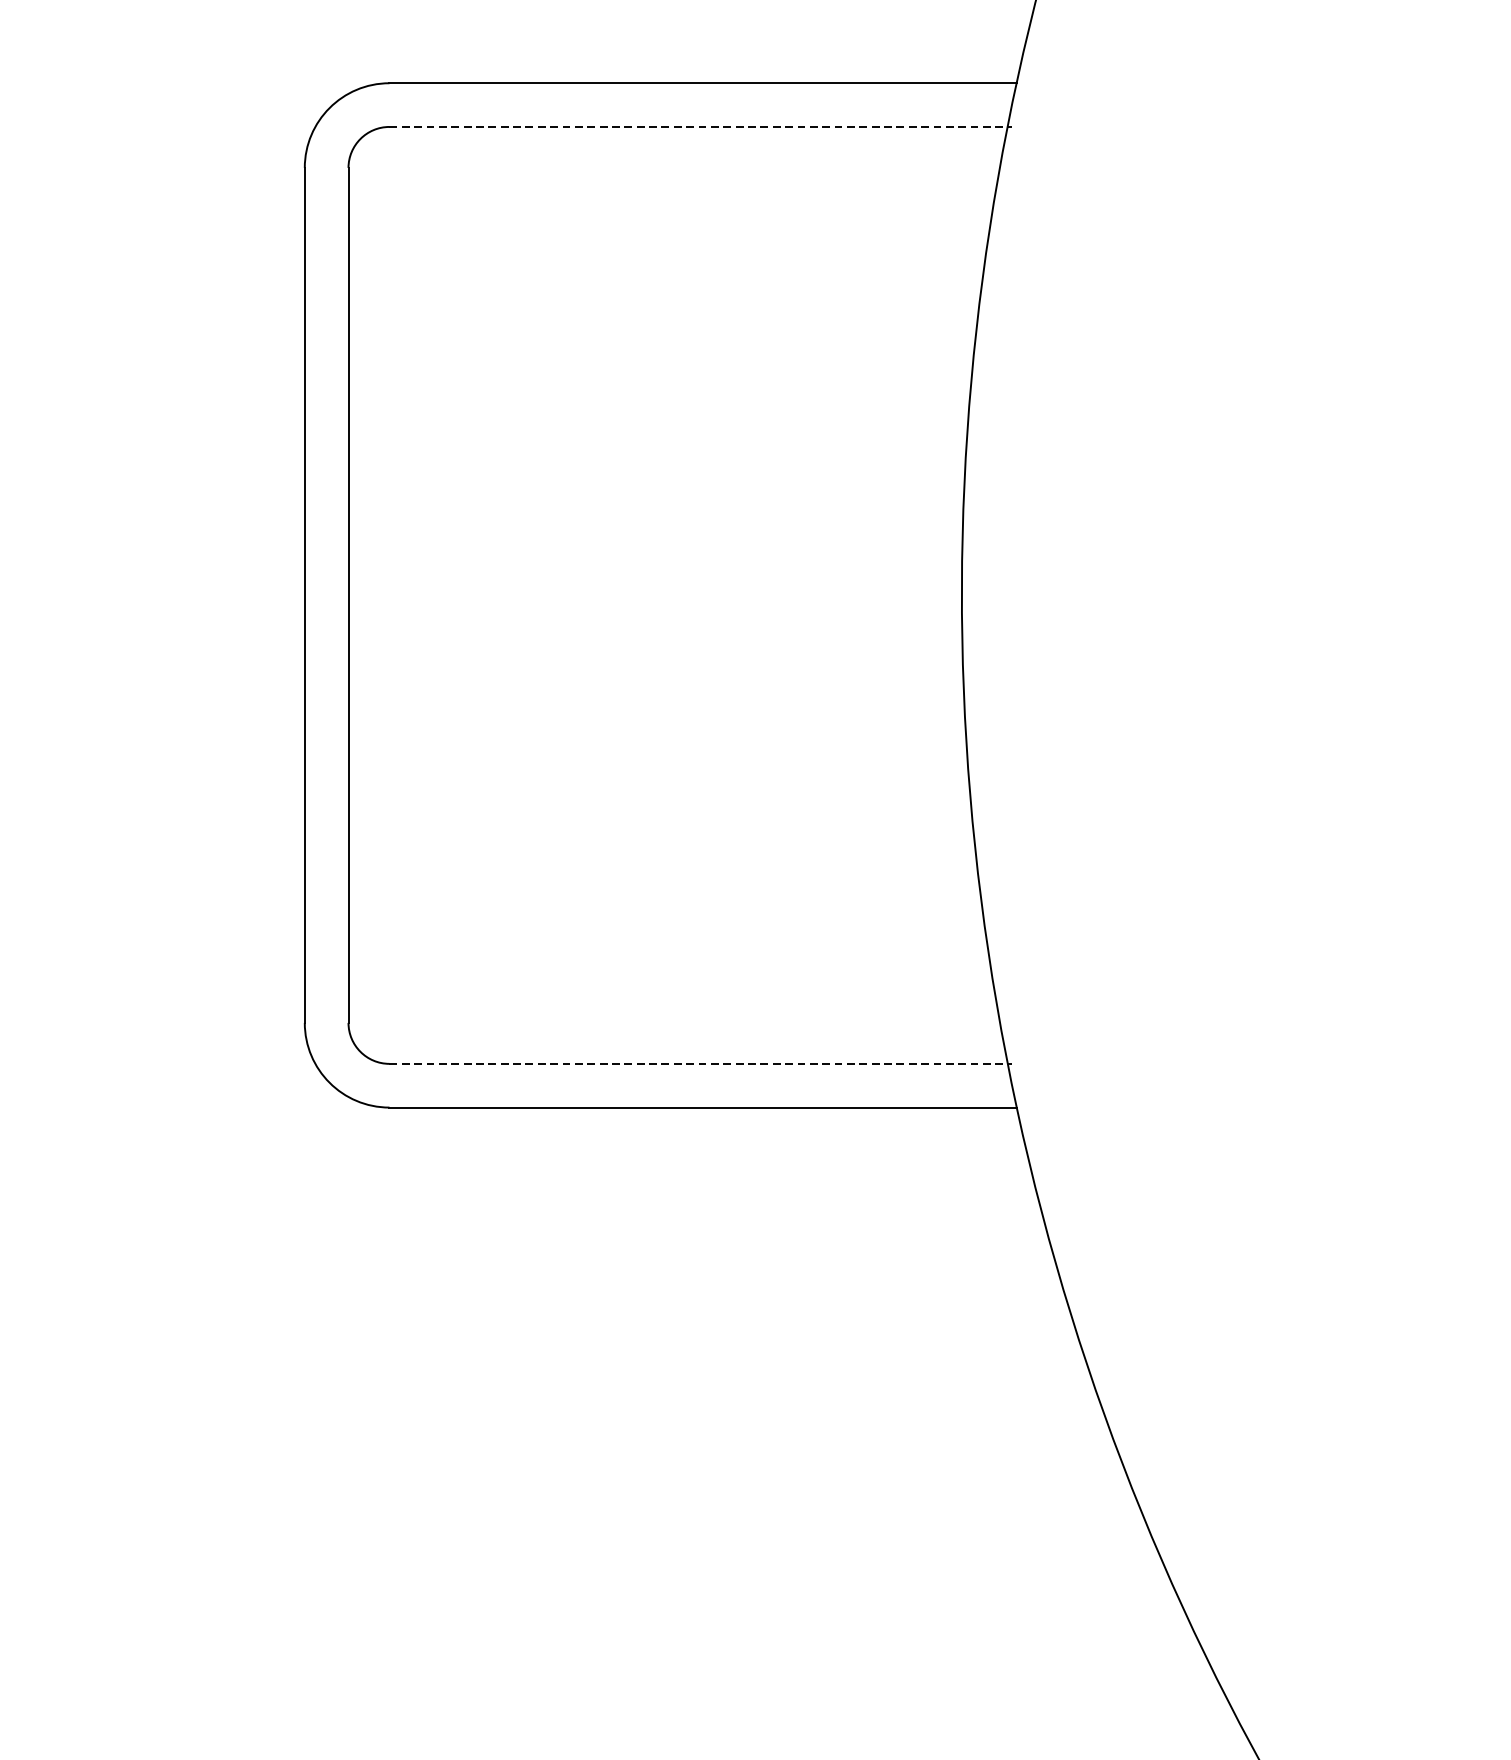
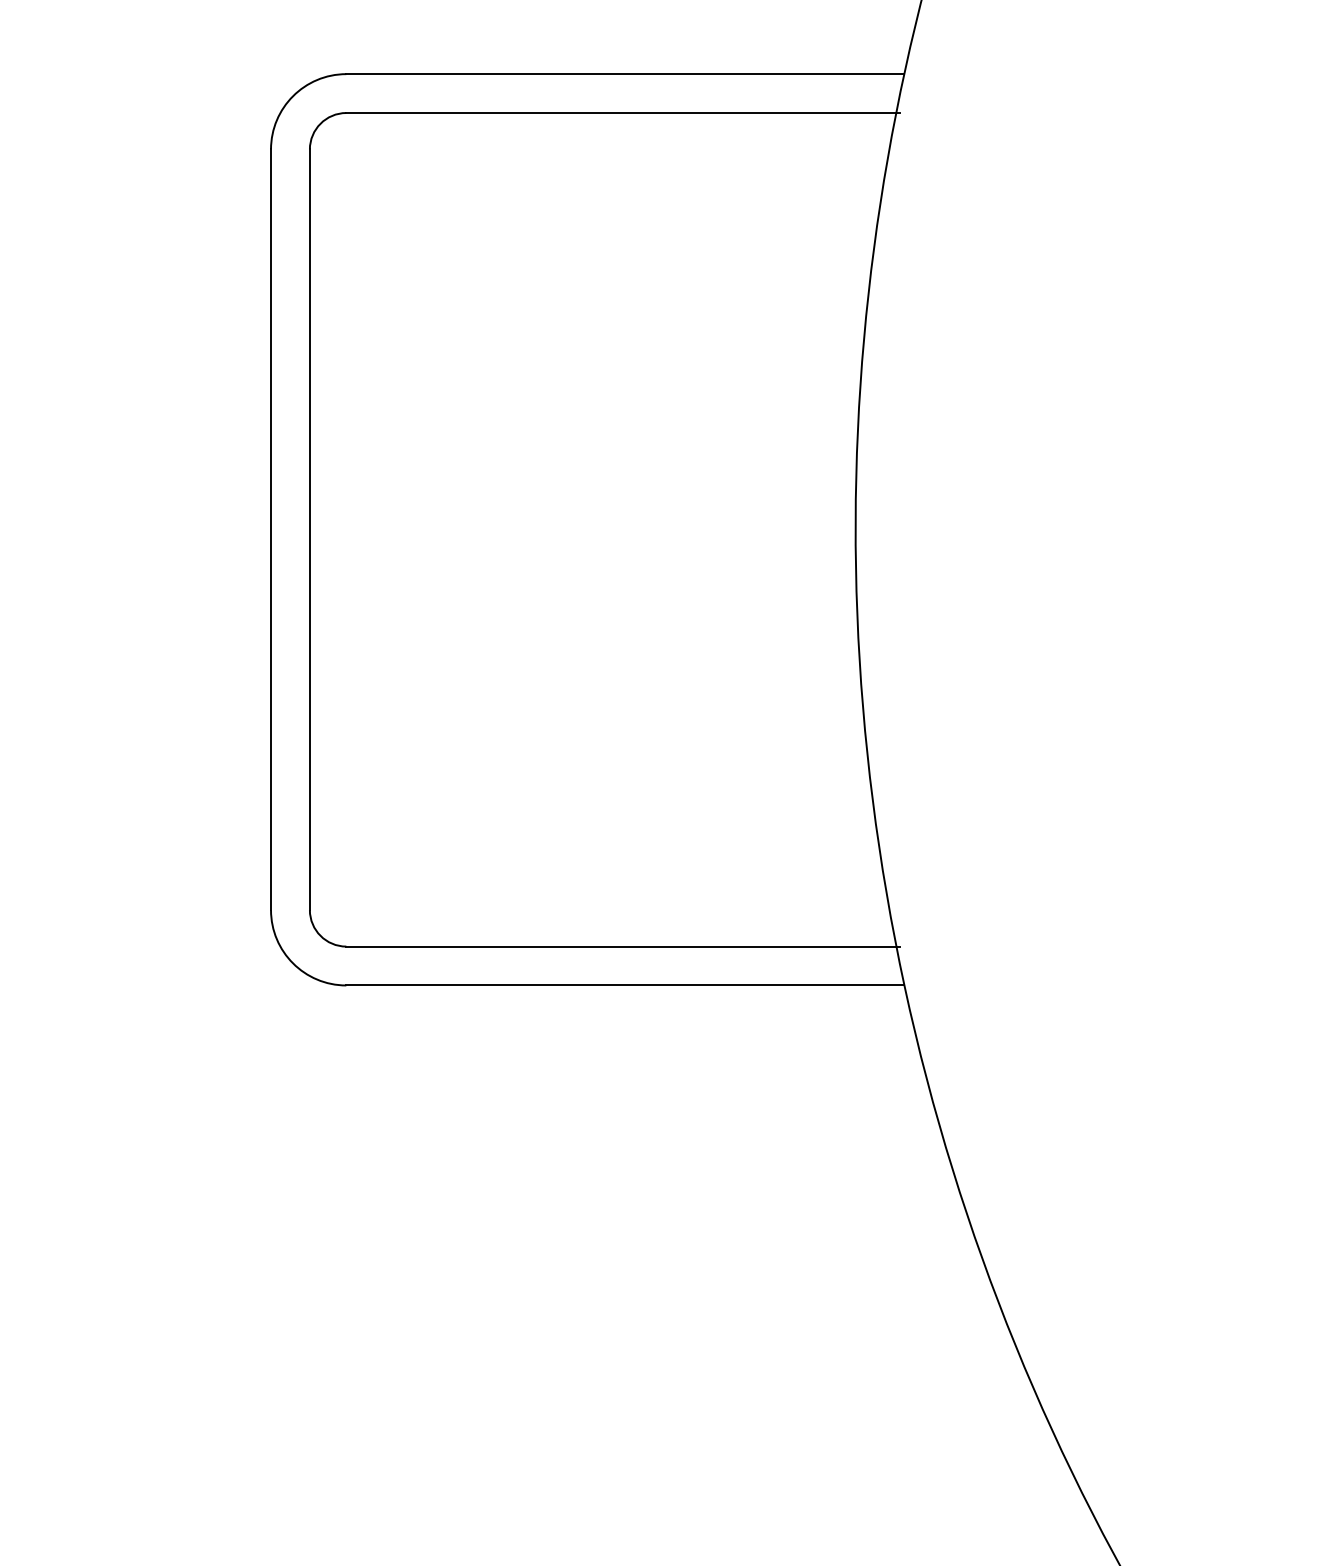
line: (700, 127) -> (623, 113), dashed -> solid
line: (700, 1063) -> (623, 946), dashed -> solid

